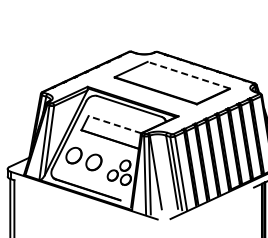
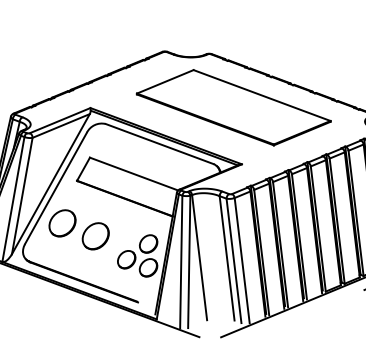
line: (188, 75) -> (261, 96), dashed -> solid
line: (115, 124) -> (134, 173), dashed -> solid

